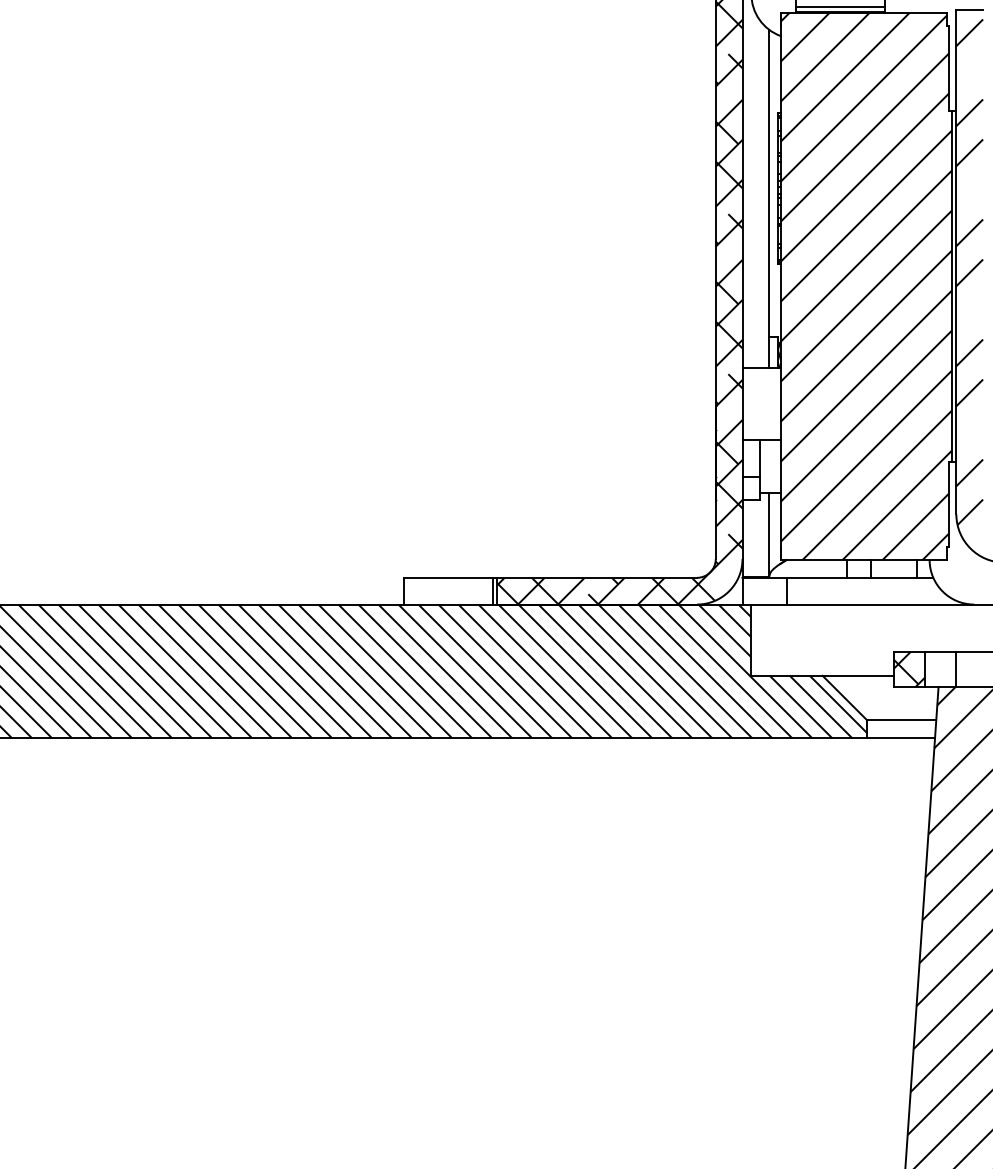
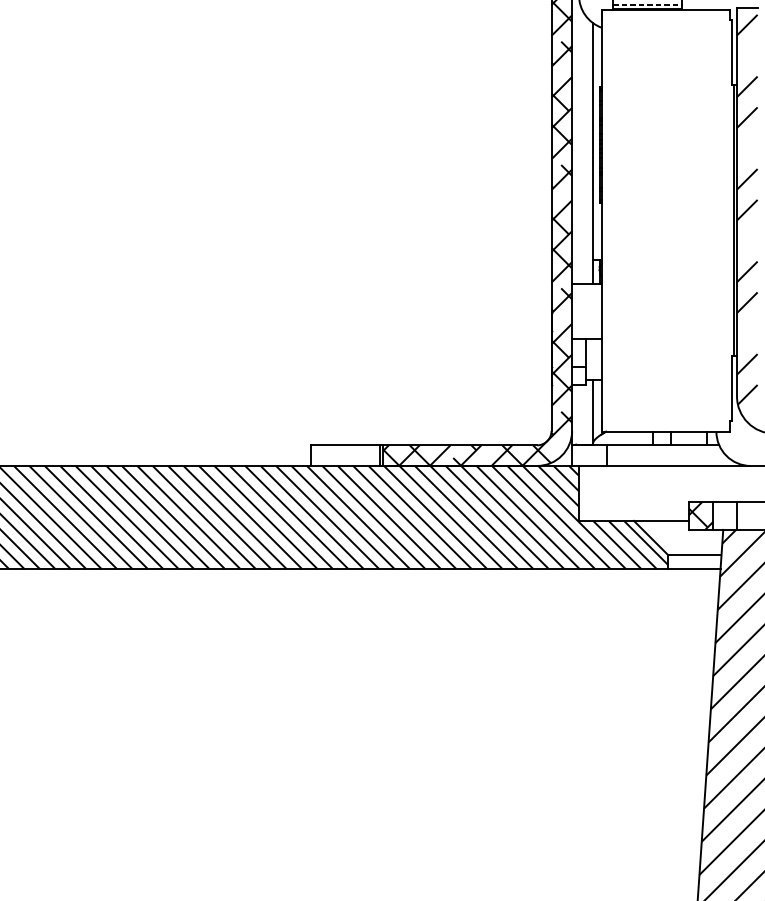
line: (840, 6) -> (647, 4), solid -> dashed
hatch: (865, 286) -> (666, 220), removed

